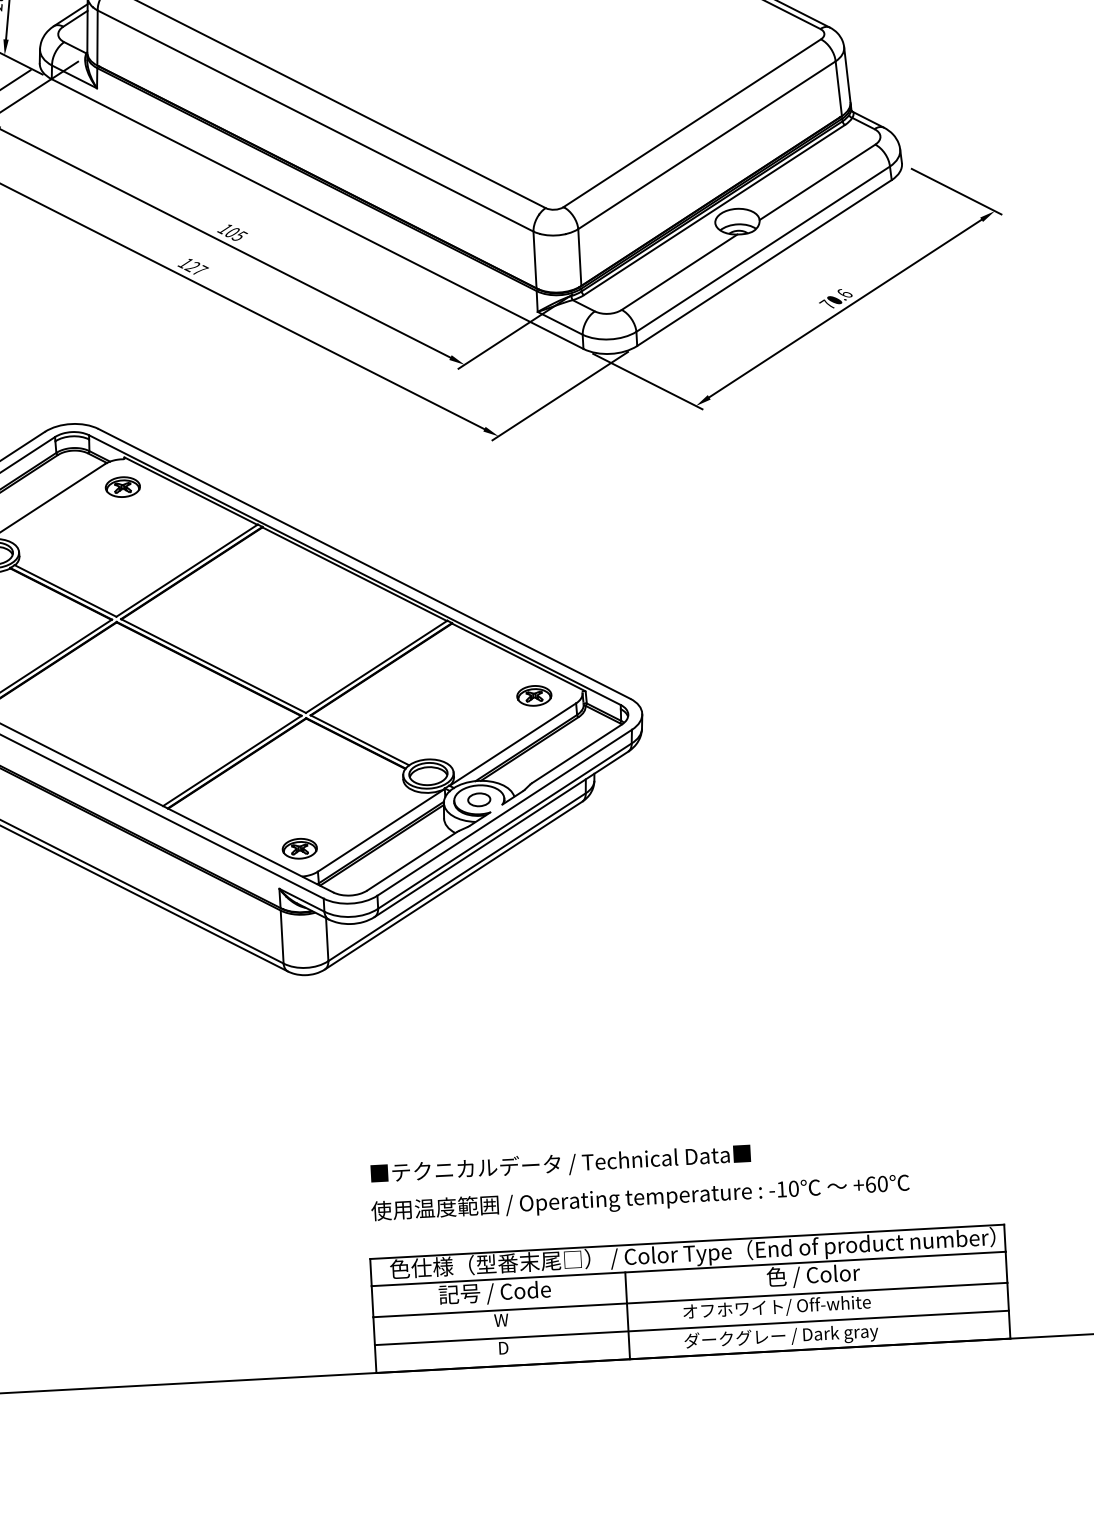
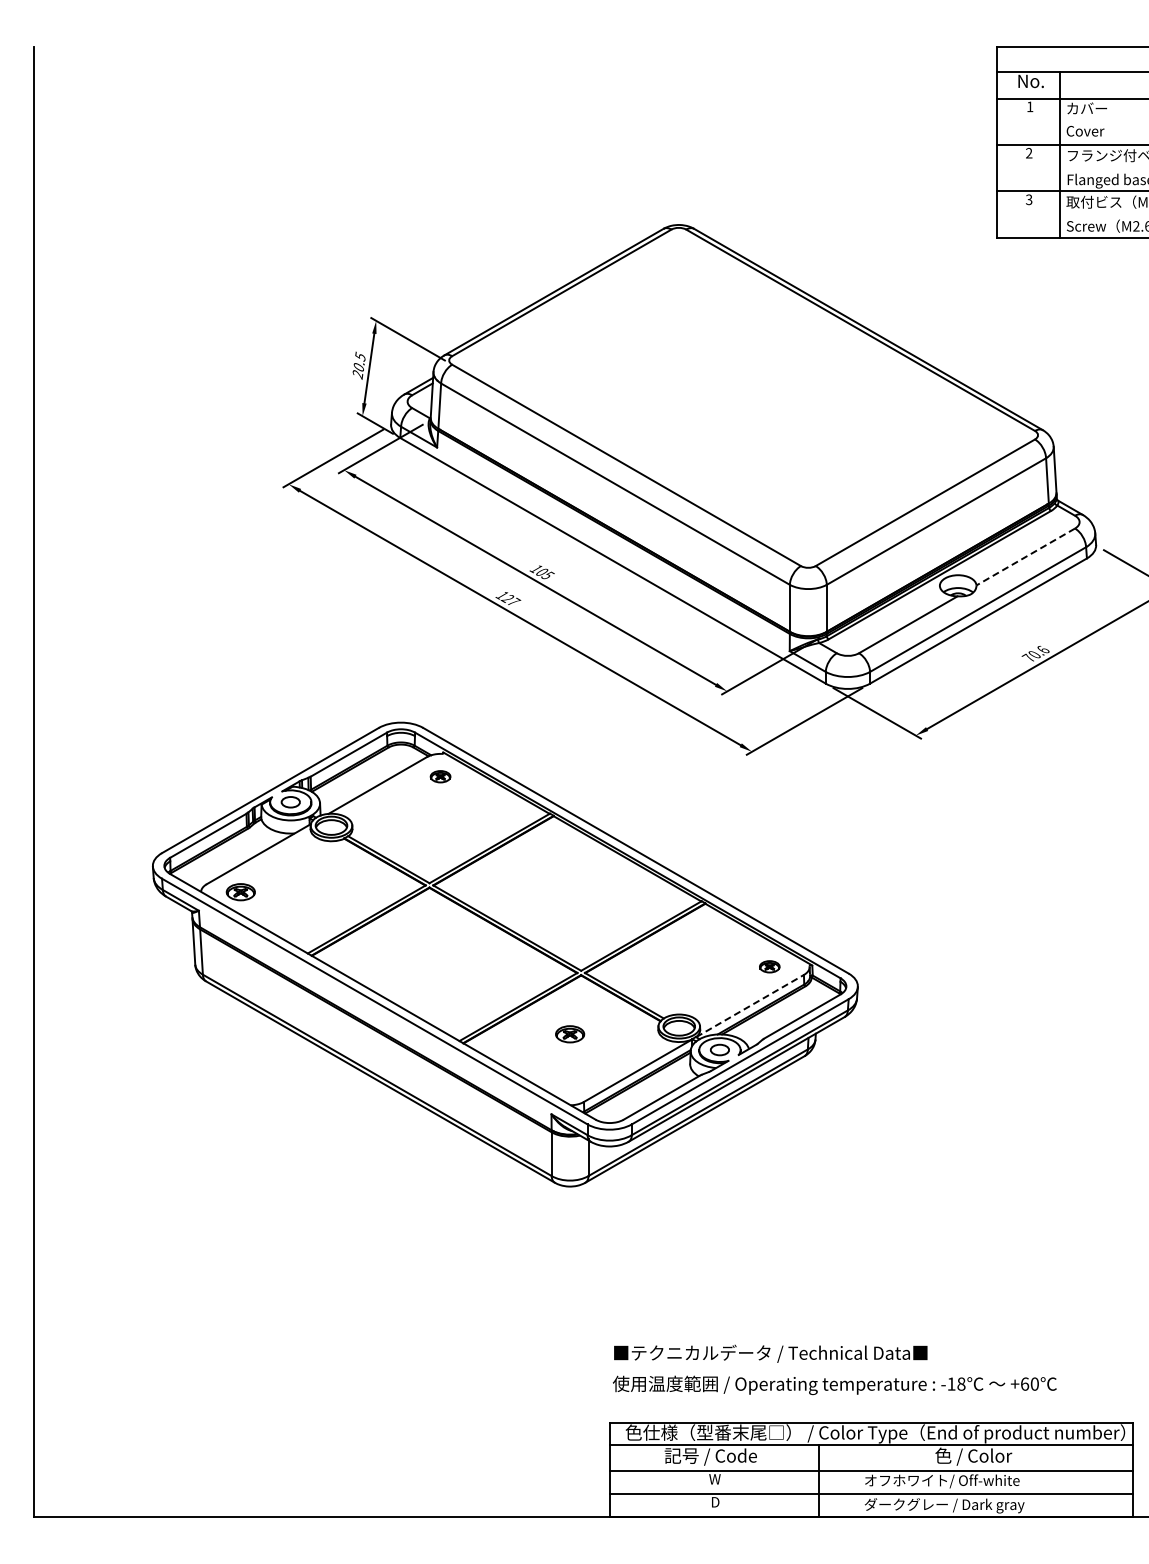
line: (817, 182) -> (1025, 557), solid -> dashed
part: (122, 486) -> (440, 776), size x0.7
part: (533, 695) -> (769, 966), size x0.7
line: (513, 743) -> (750, 1005), solid -> dashed
part: (300, 848) -> (570, 1034), moved
text: (793, 1189) -> (961, 1384), -10 -> -18

